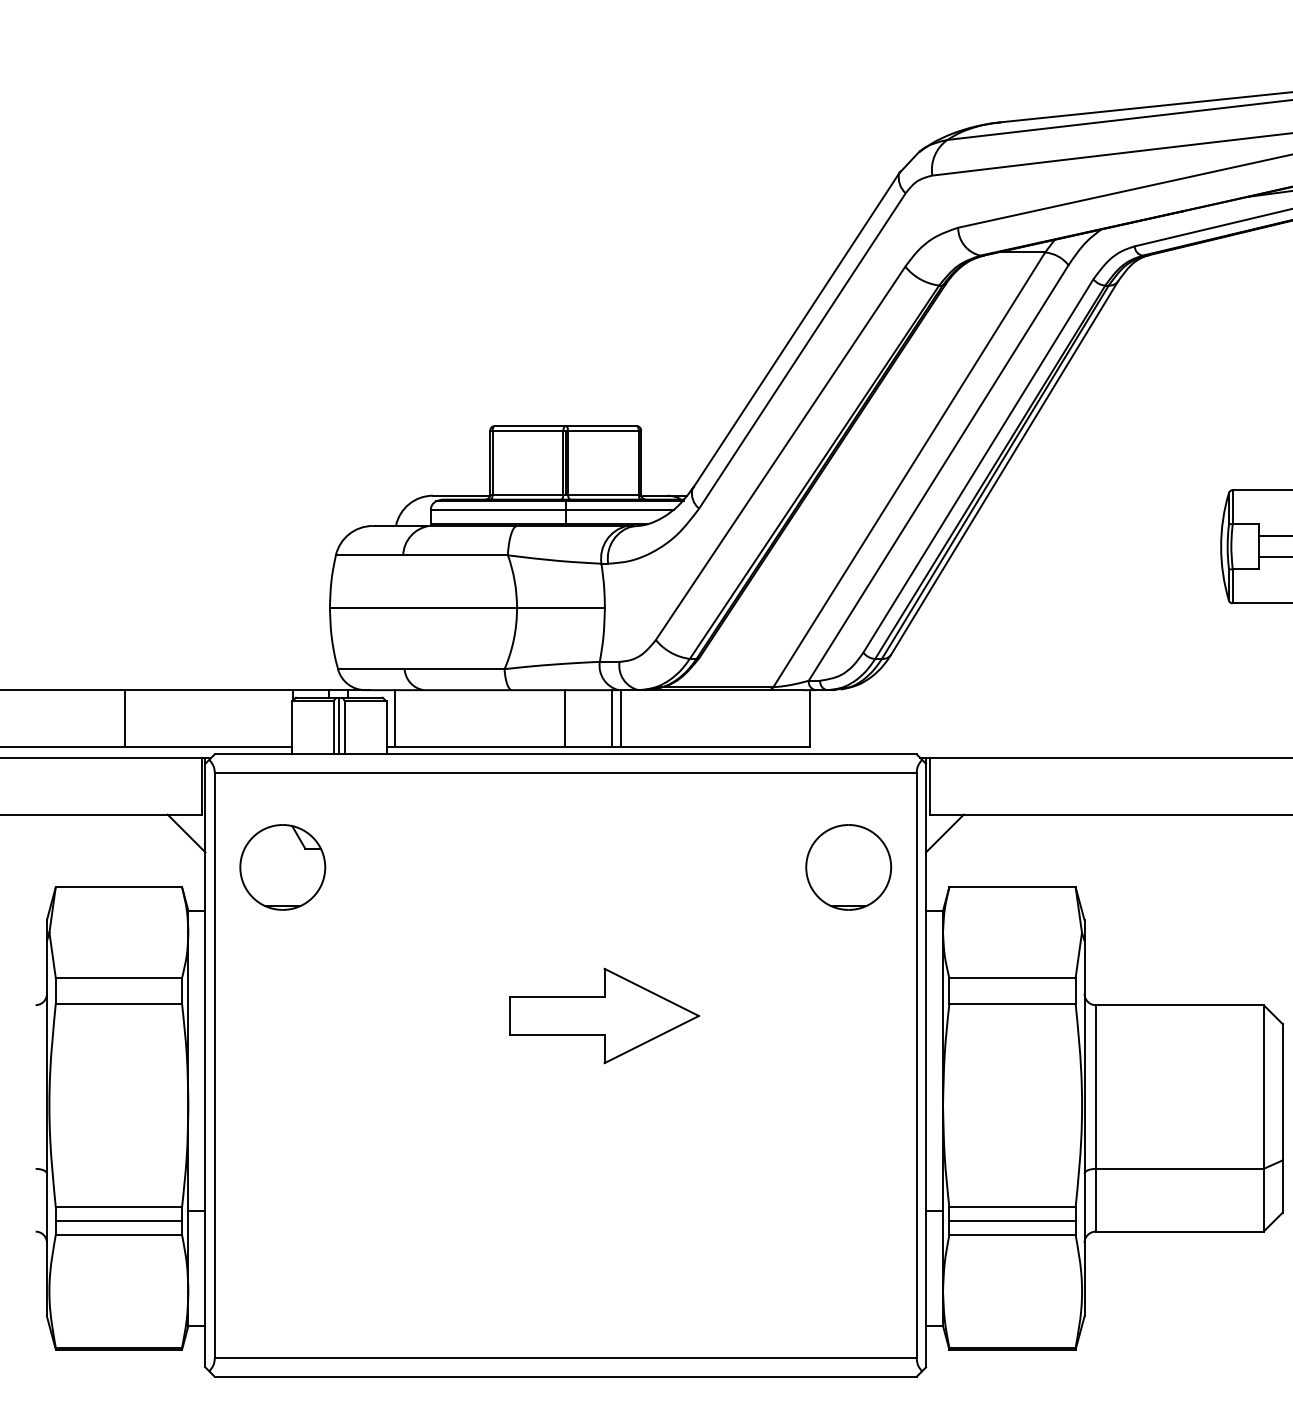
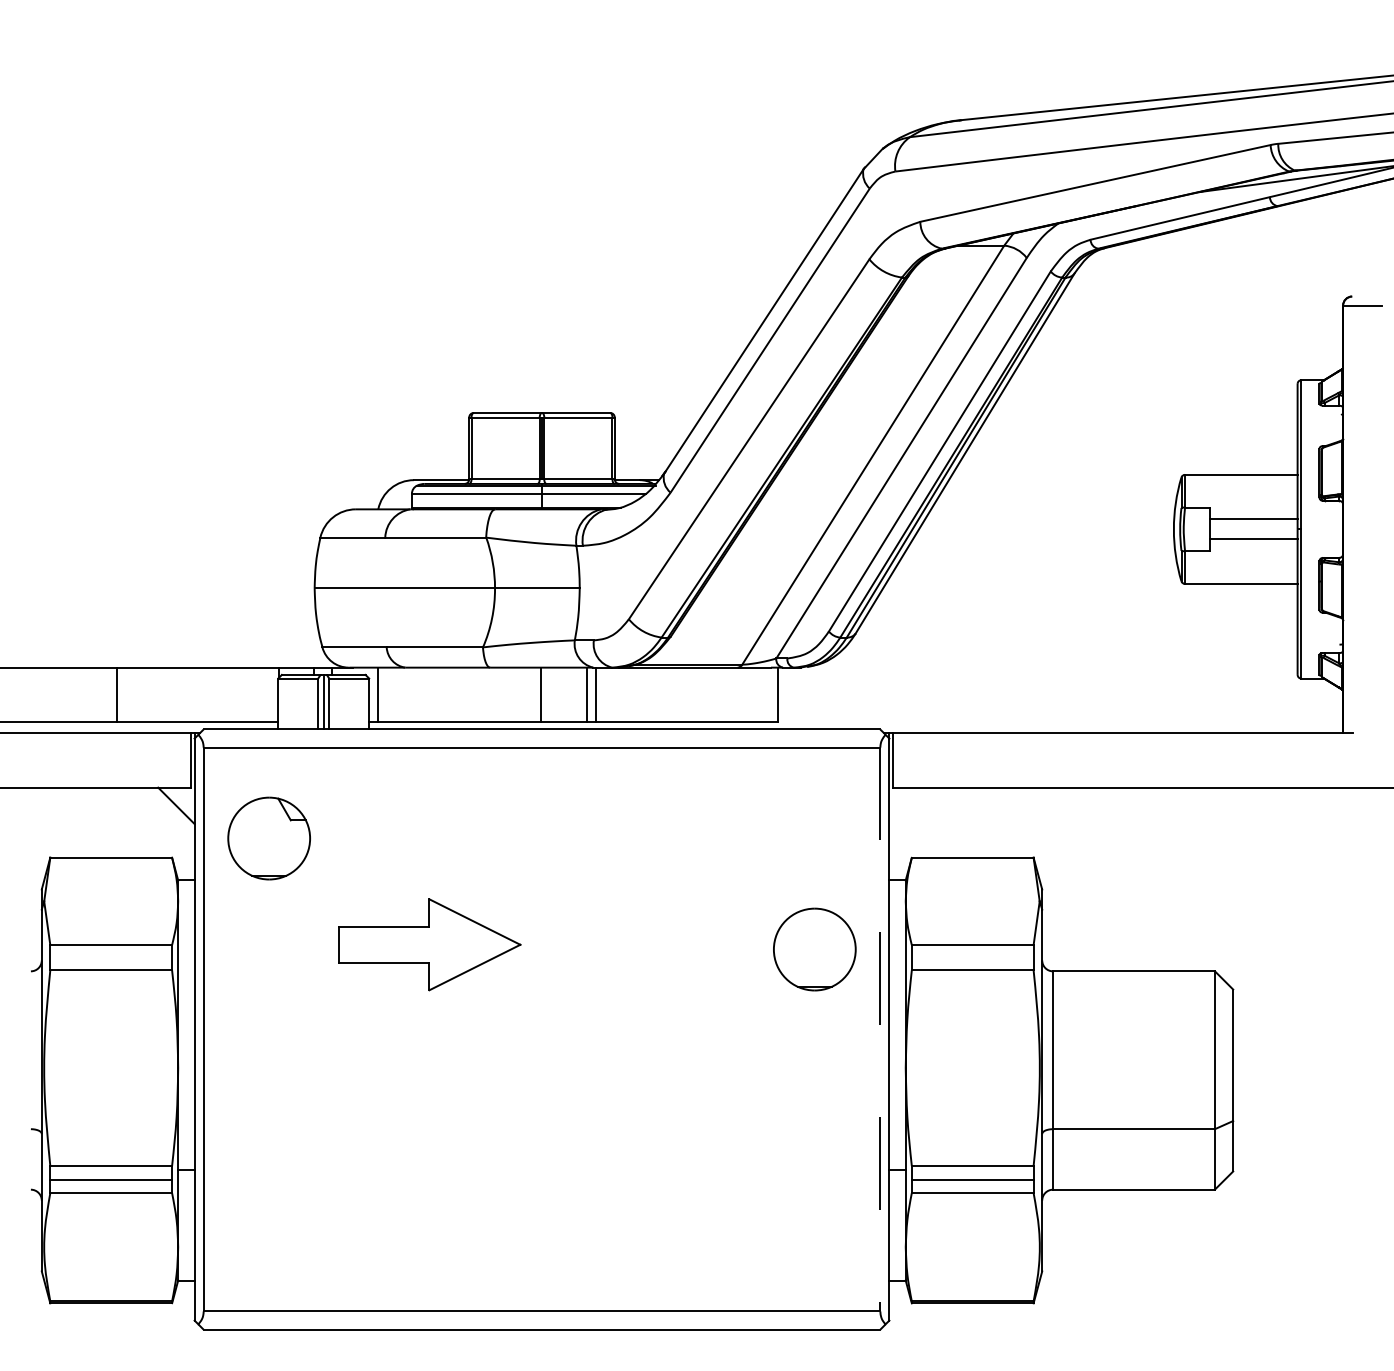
line: (944, 833) -> (907, 805), removed
part: (848, 867) -> (814, 949), moved
part: (604, 1015) -> (429, 944), moved
line: (916, 1065) -> (880, 1029), solid -> dashed

